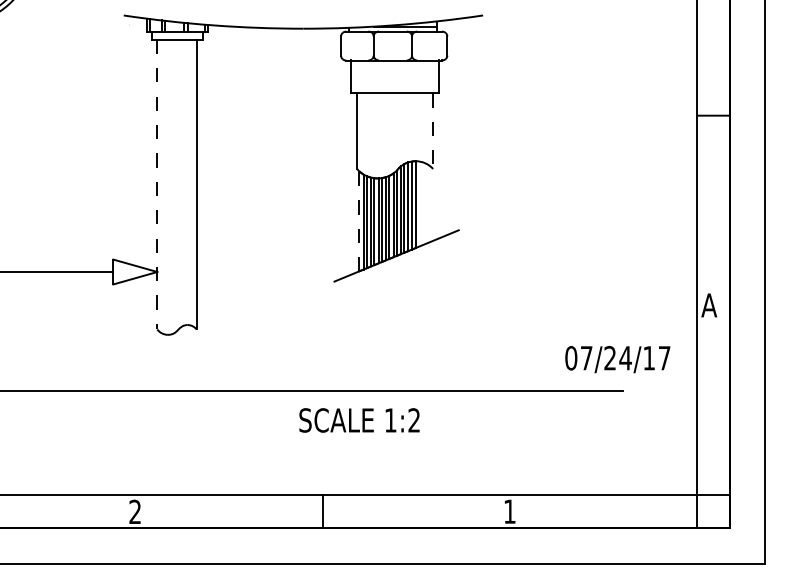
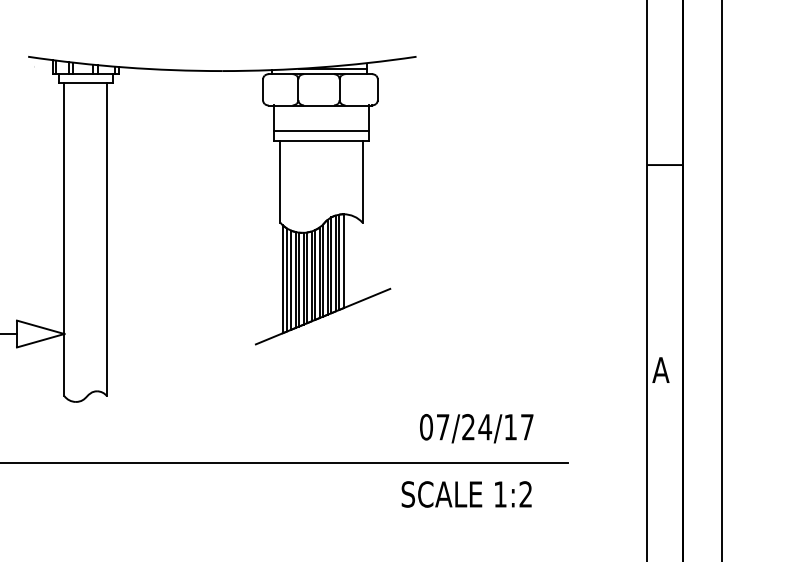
line: (395, 84) -> (321, 131), added
line: (433, 131) -> (362, 182), dashed -> solid
line: (157, 184) -> (64, 239), dashed -> solid
line: (359, 221) -> (282, 279), dashed -> solid
text: (617, 359) -> (476, 428), moved
text: (359, 420) -> (466, 494), moved

